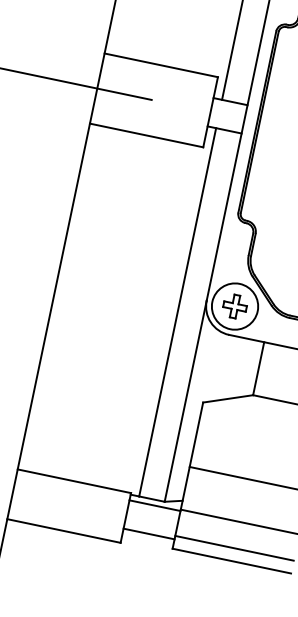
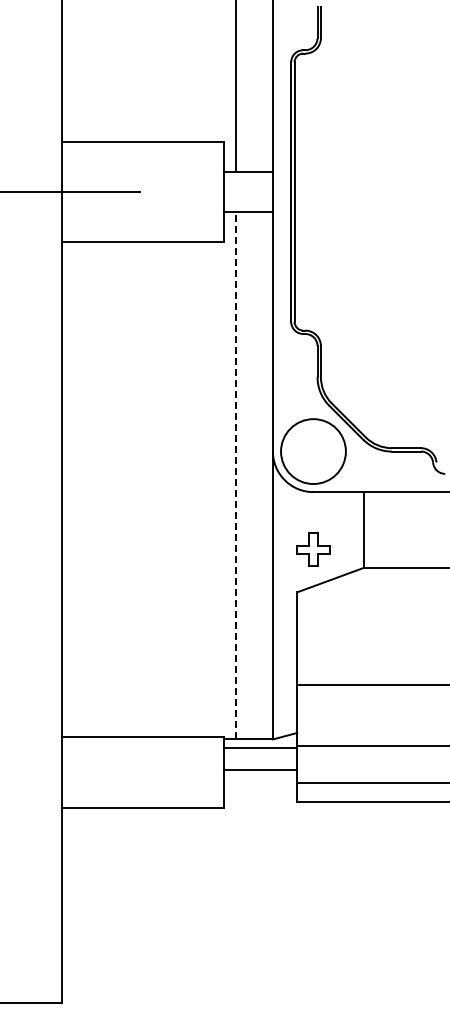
part: (235, 306) -> (313, 549), moved
line: (177, 312) -> (236, 475), solid -> dashed
line: (148, 534) -> (260, 770), moved

